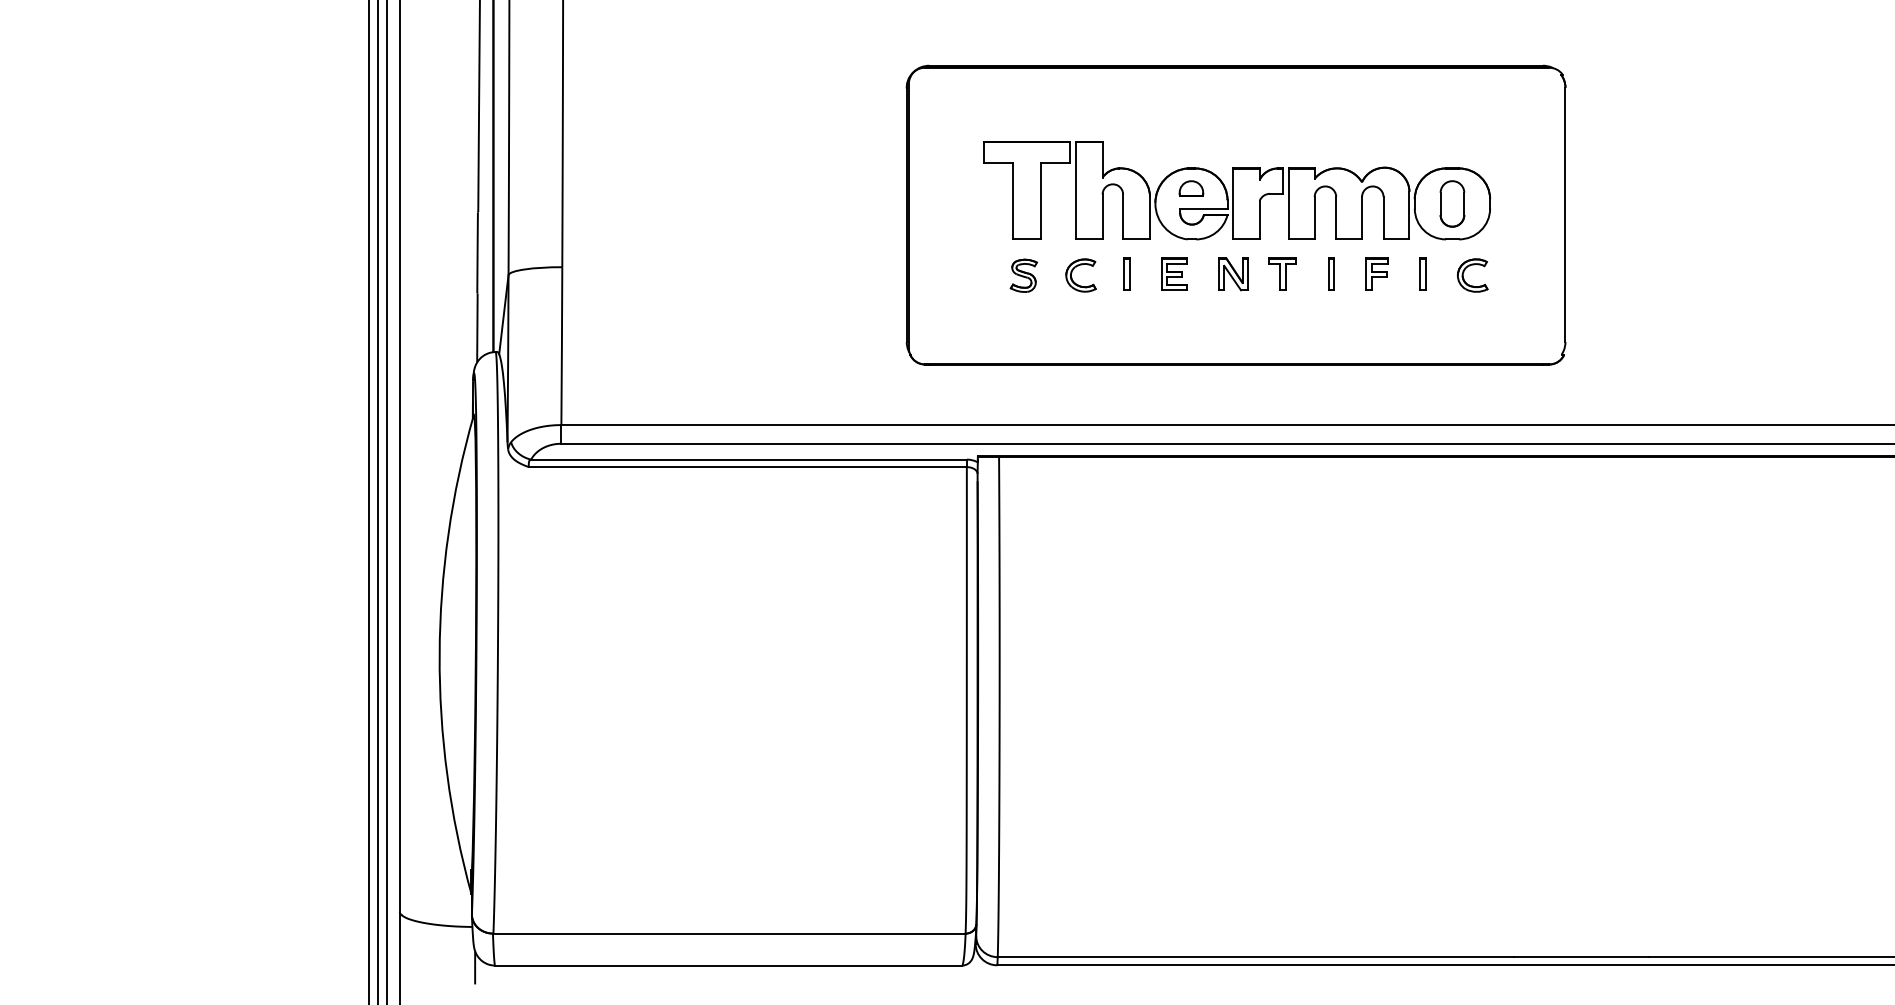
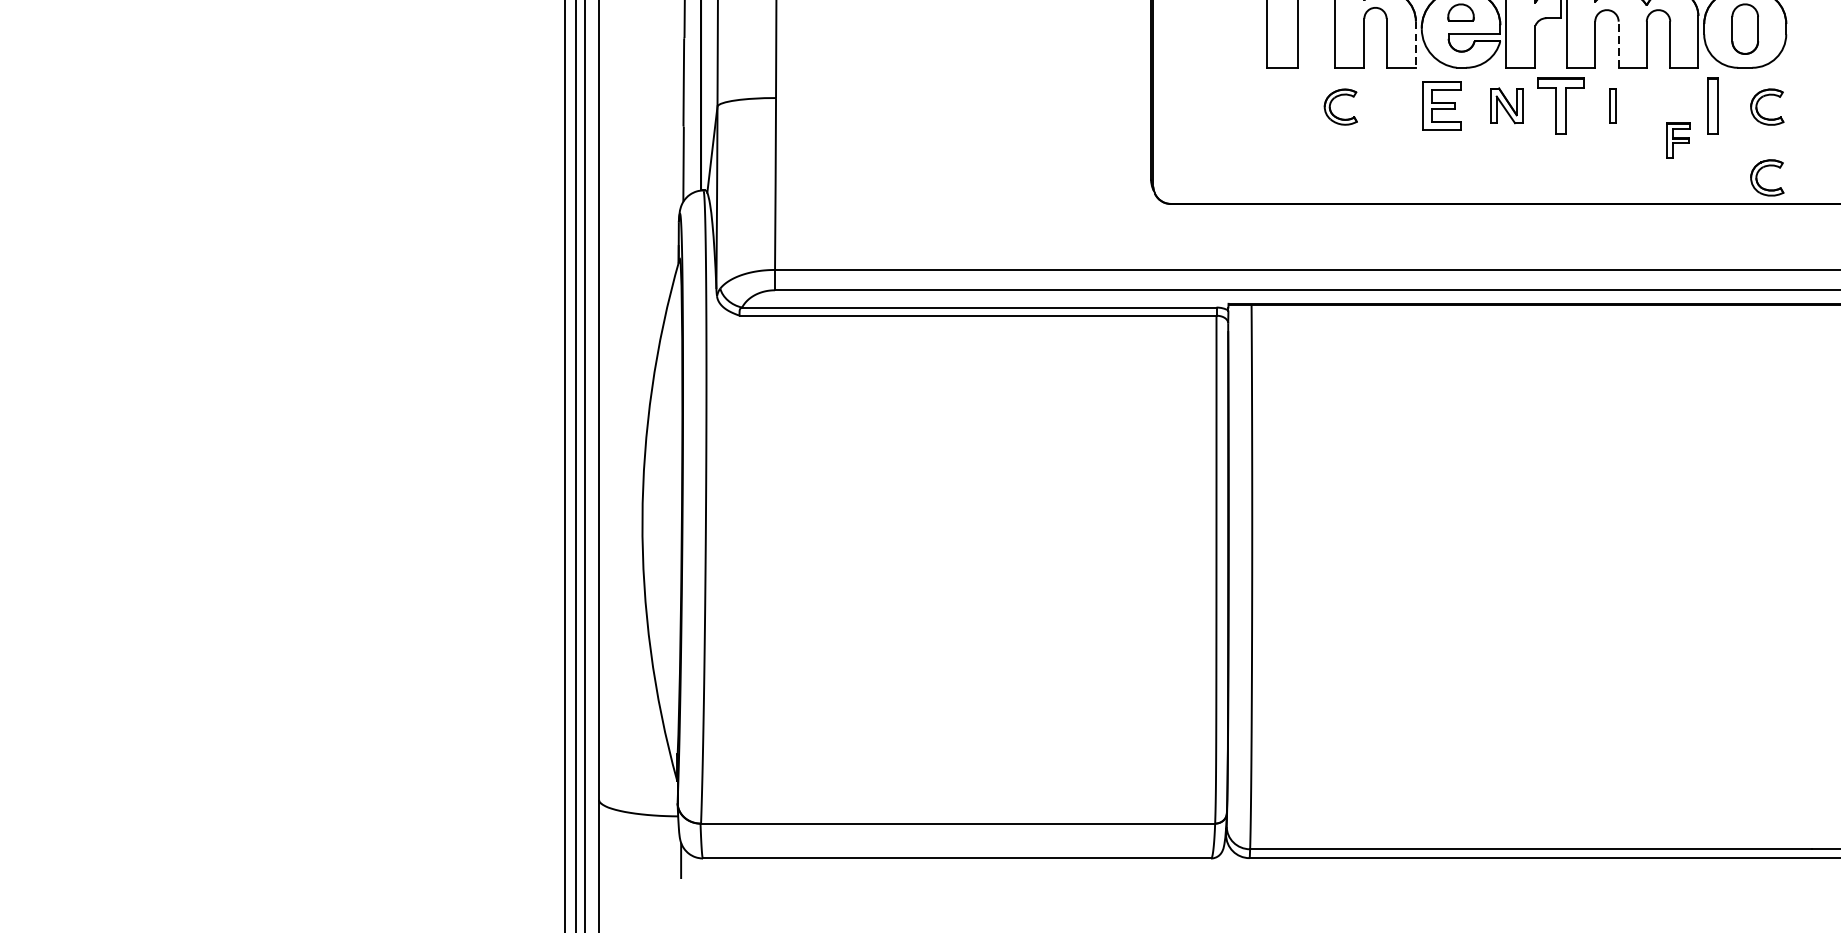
line: (1336, 217) -> (1618, 43), solid -> dashed
line: (1150, 218) -> (1416, 45), solid -> dashed
part: (1126, 273) -> (1390, 104), removed
part: (1174, 273) -> (1442, 104), size x1.4
part: (1282, 273) -> (1560, 104), size x1.6
part: (1376, 273) -> (1677, 139), moved
part: (1422, 273) -> (1712, 104), size x1.6
part: (1023, 275) -> (1278, 107), removed
part: (1464, 337) -> (1758, 174), added

